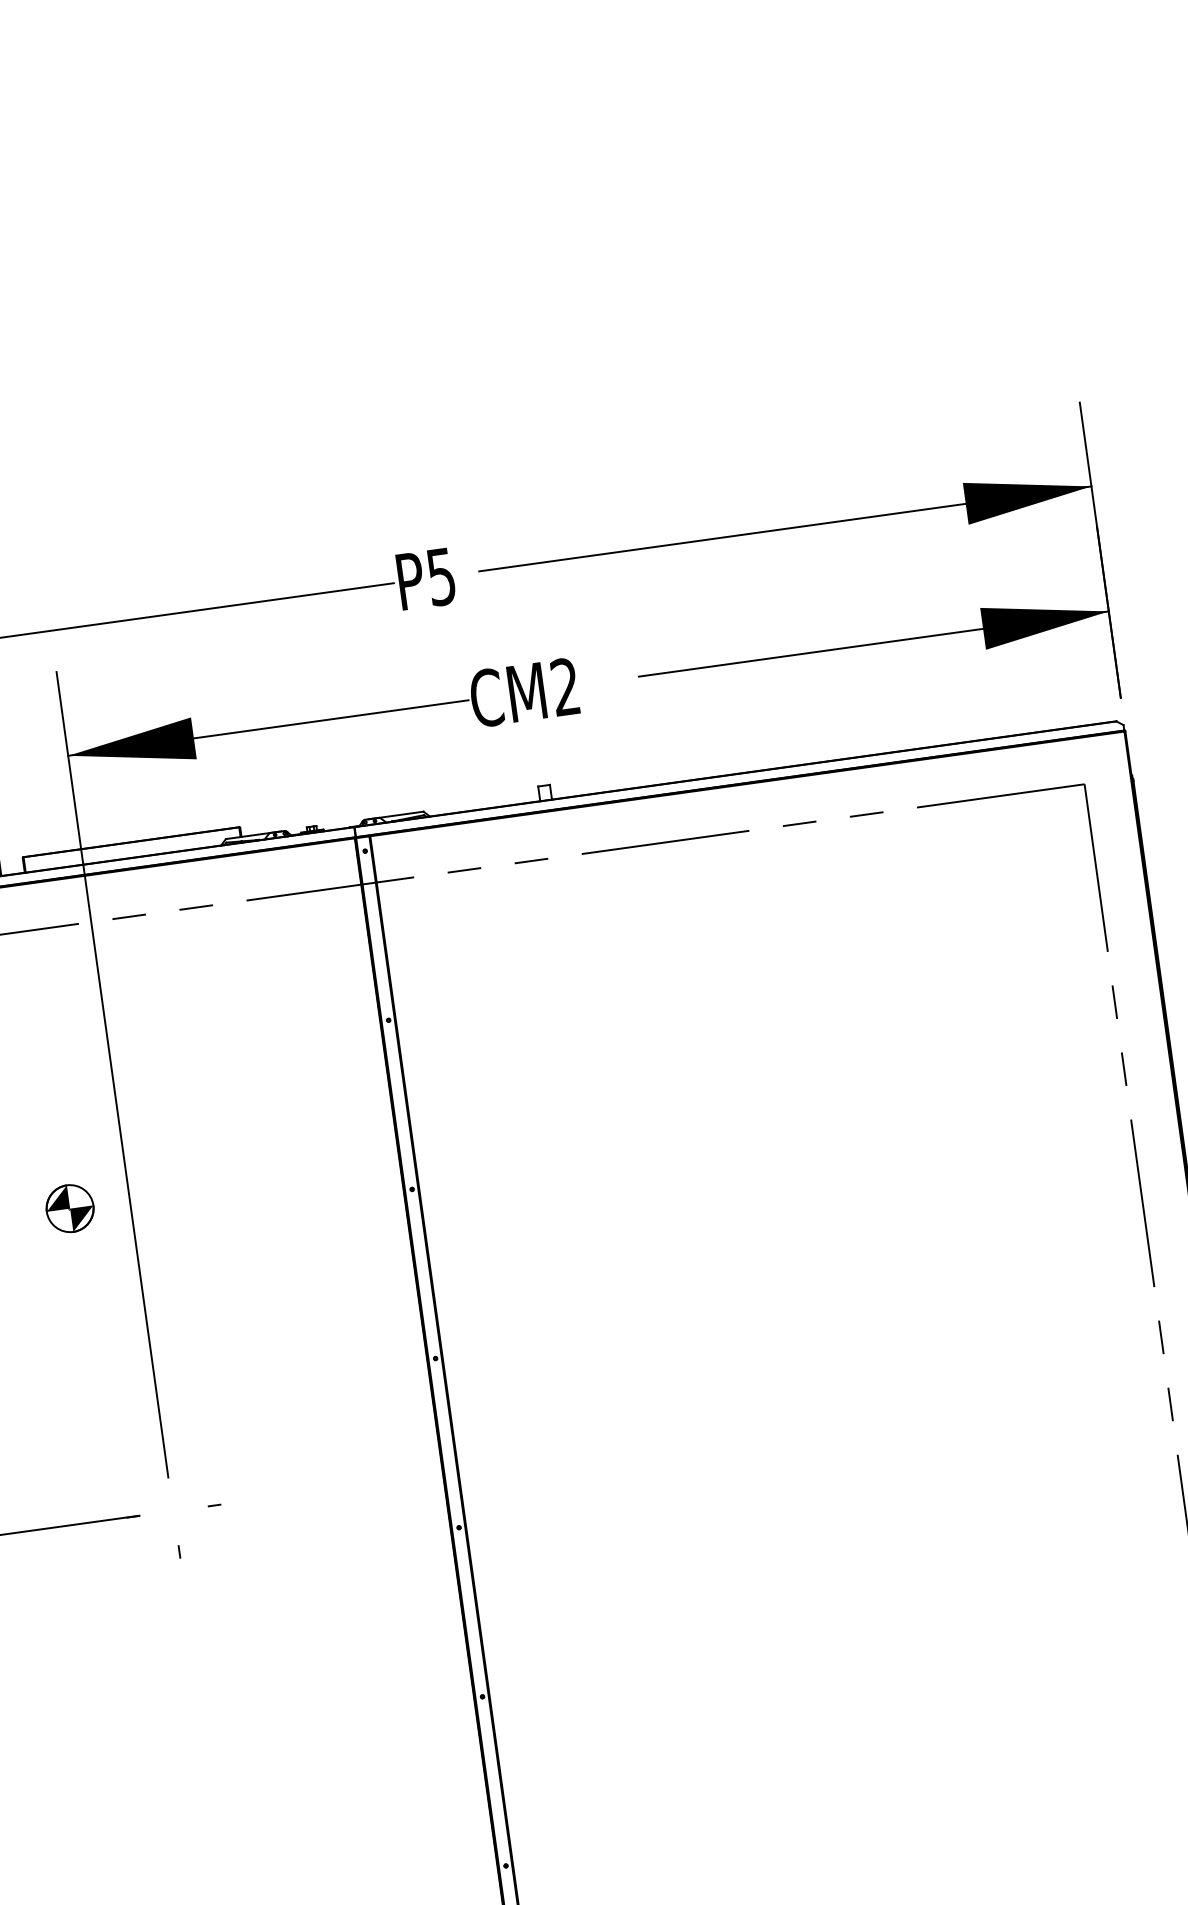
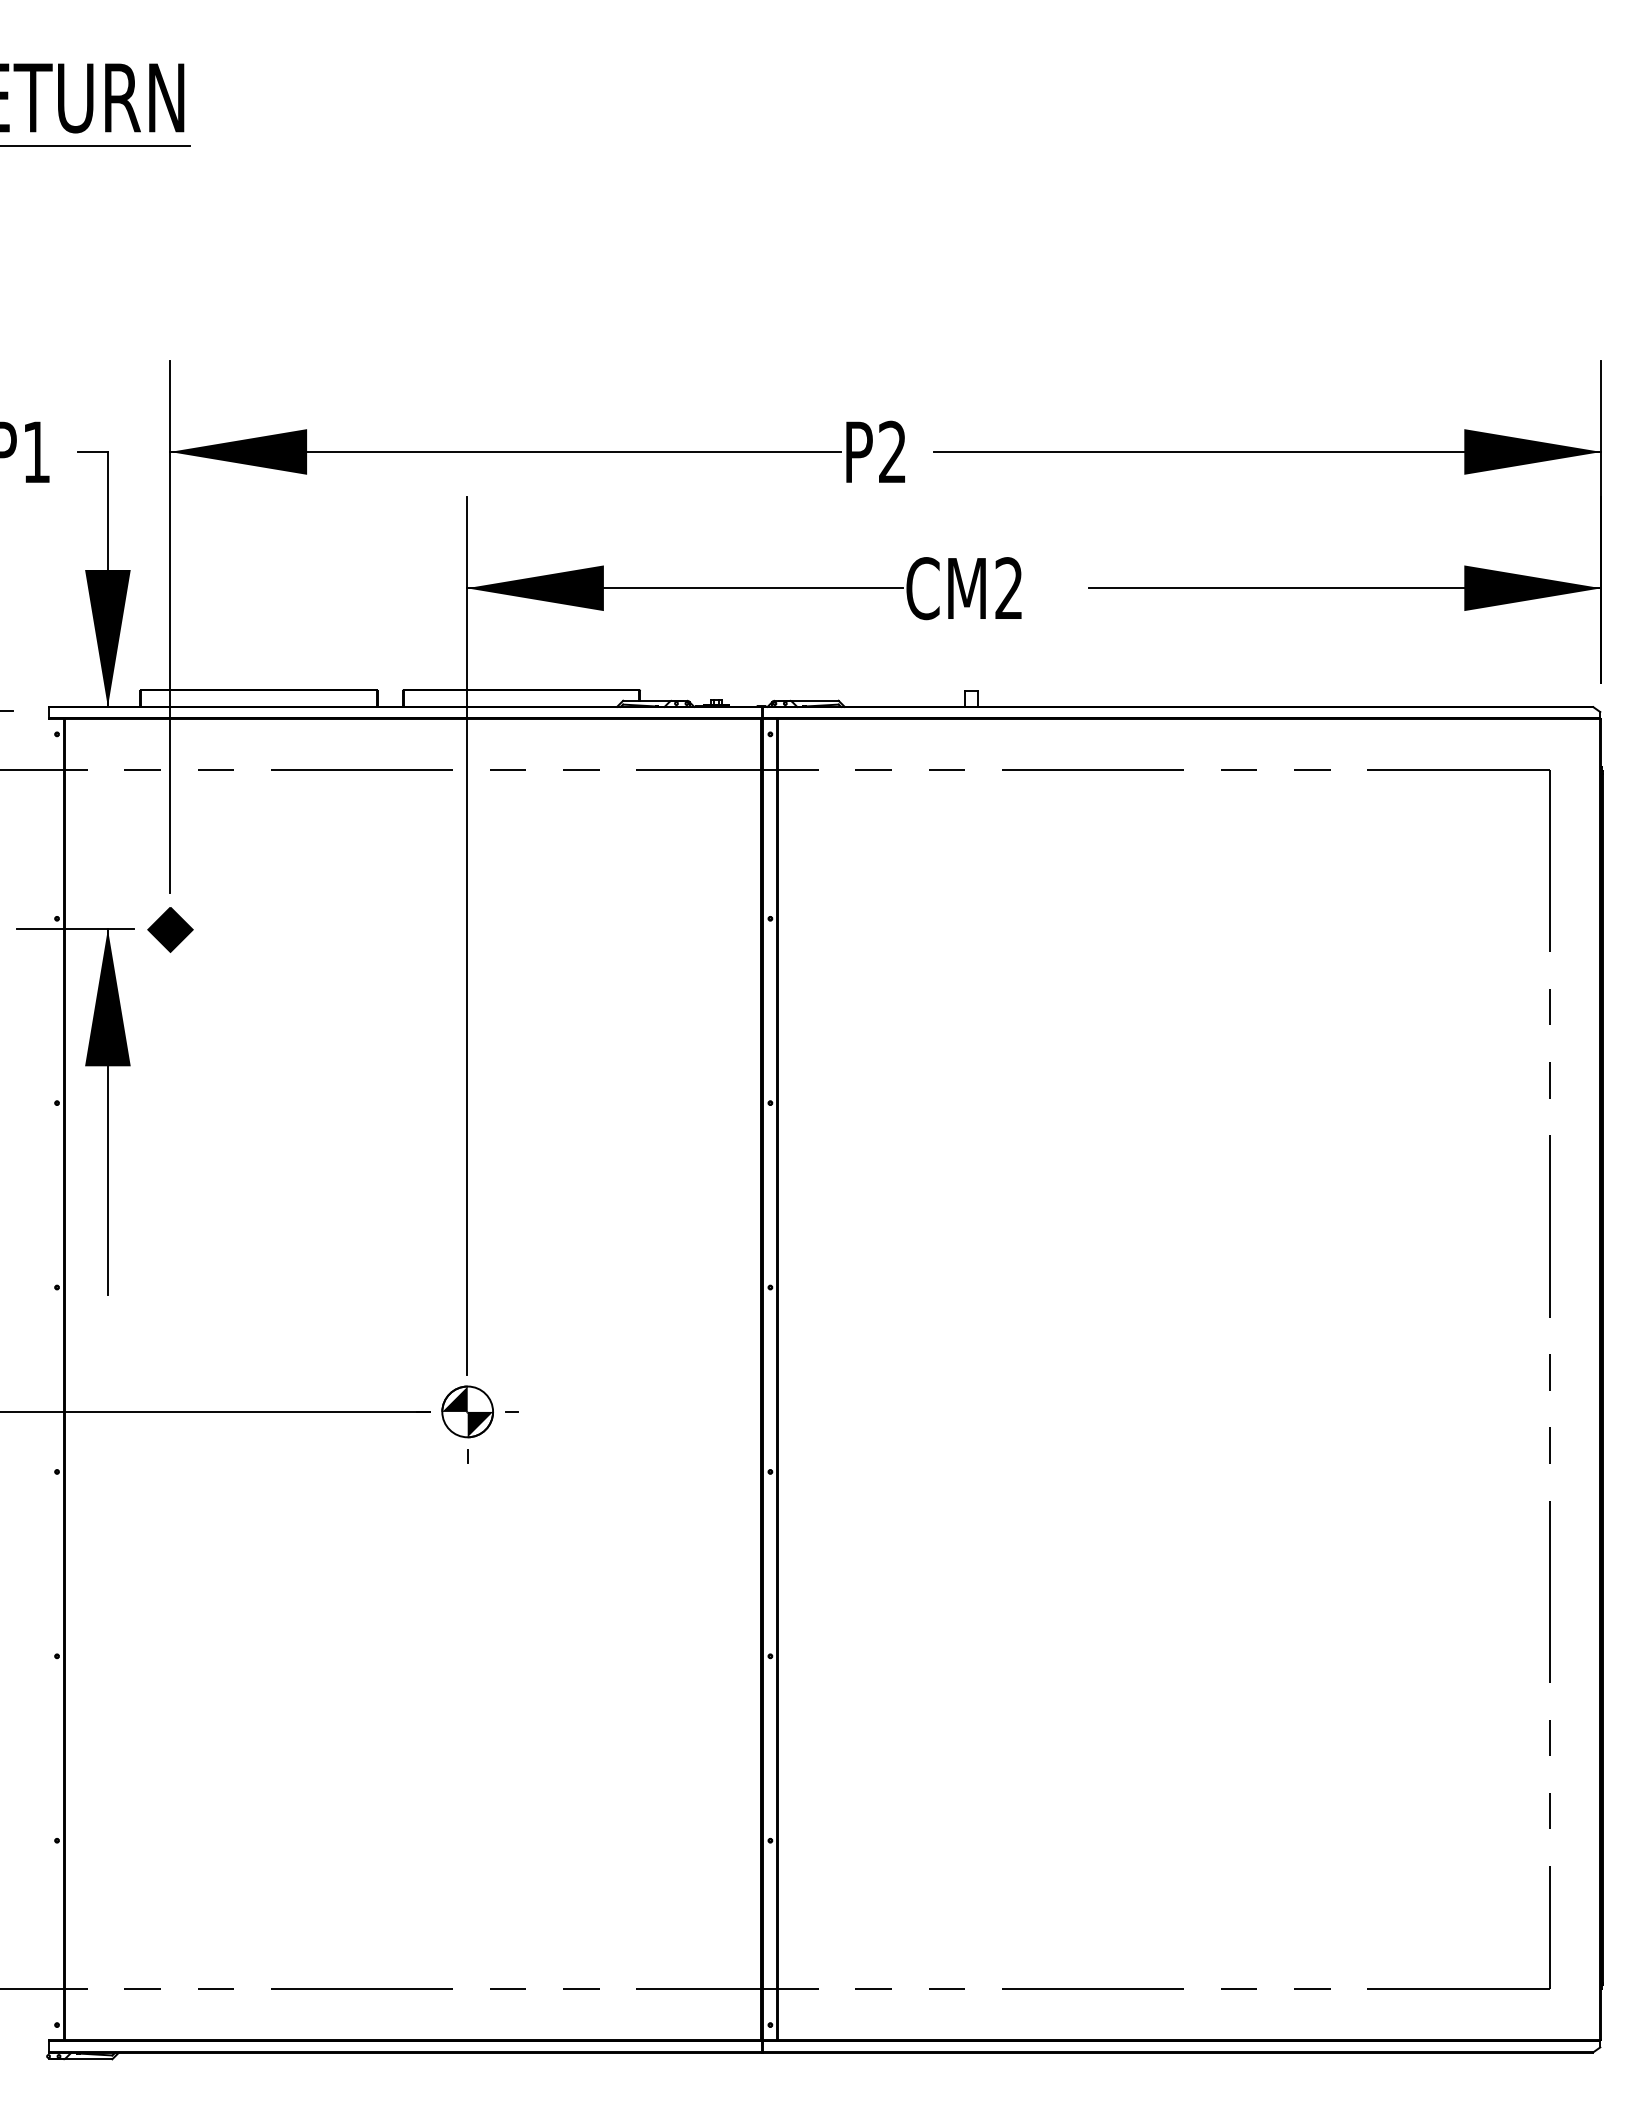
text: (441, 576) -> (892, 451), P5 -> P2
part: (69, 1208) -> (467, 1411), moved

